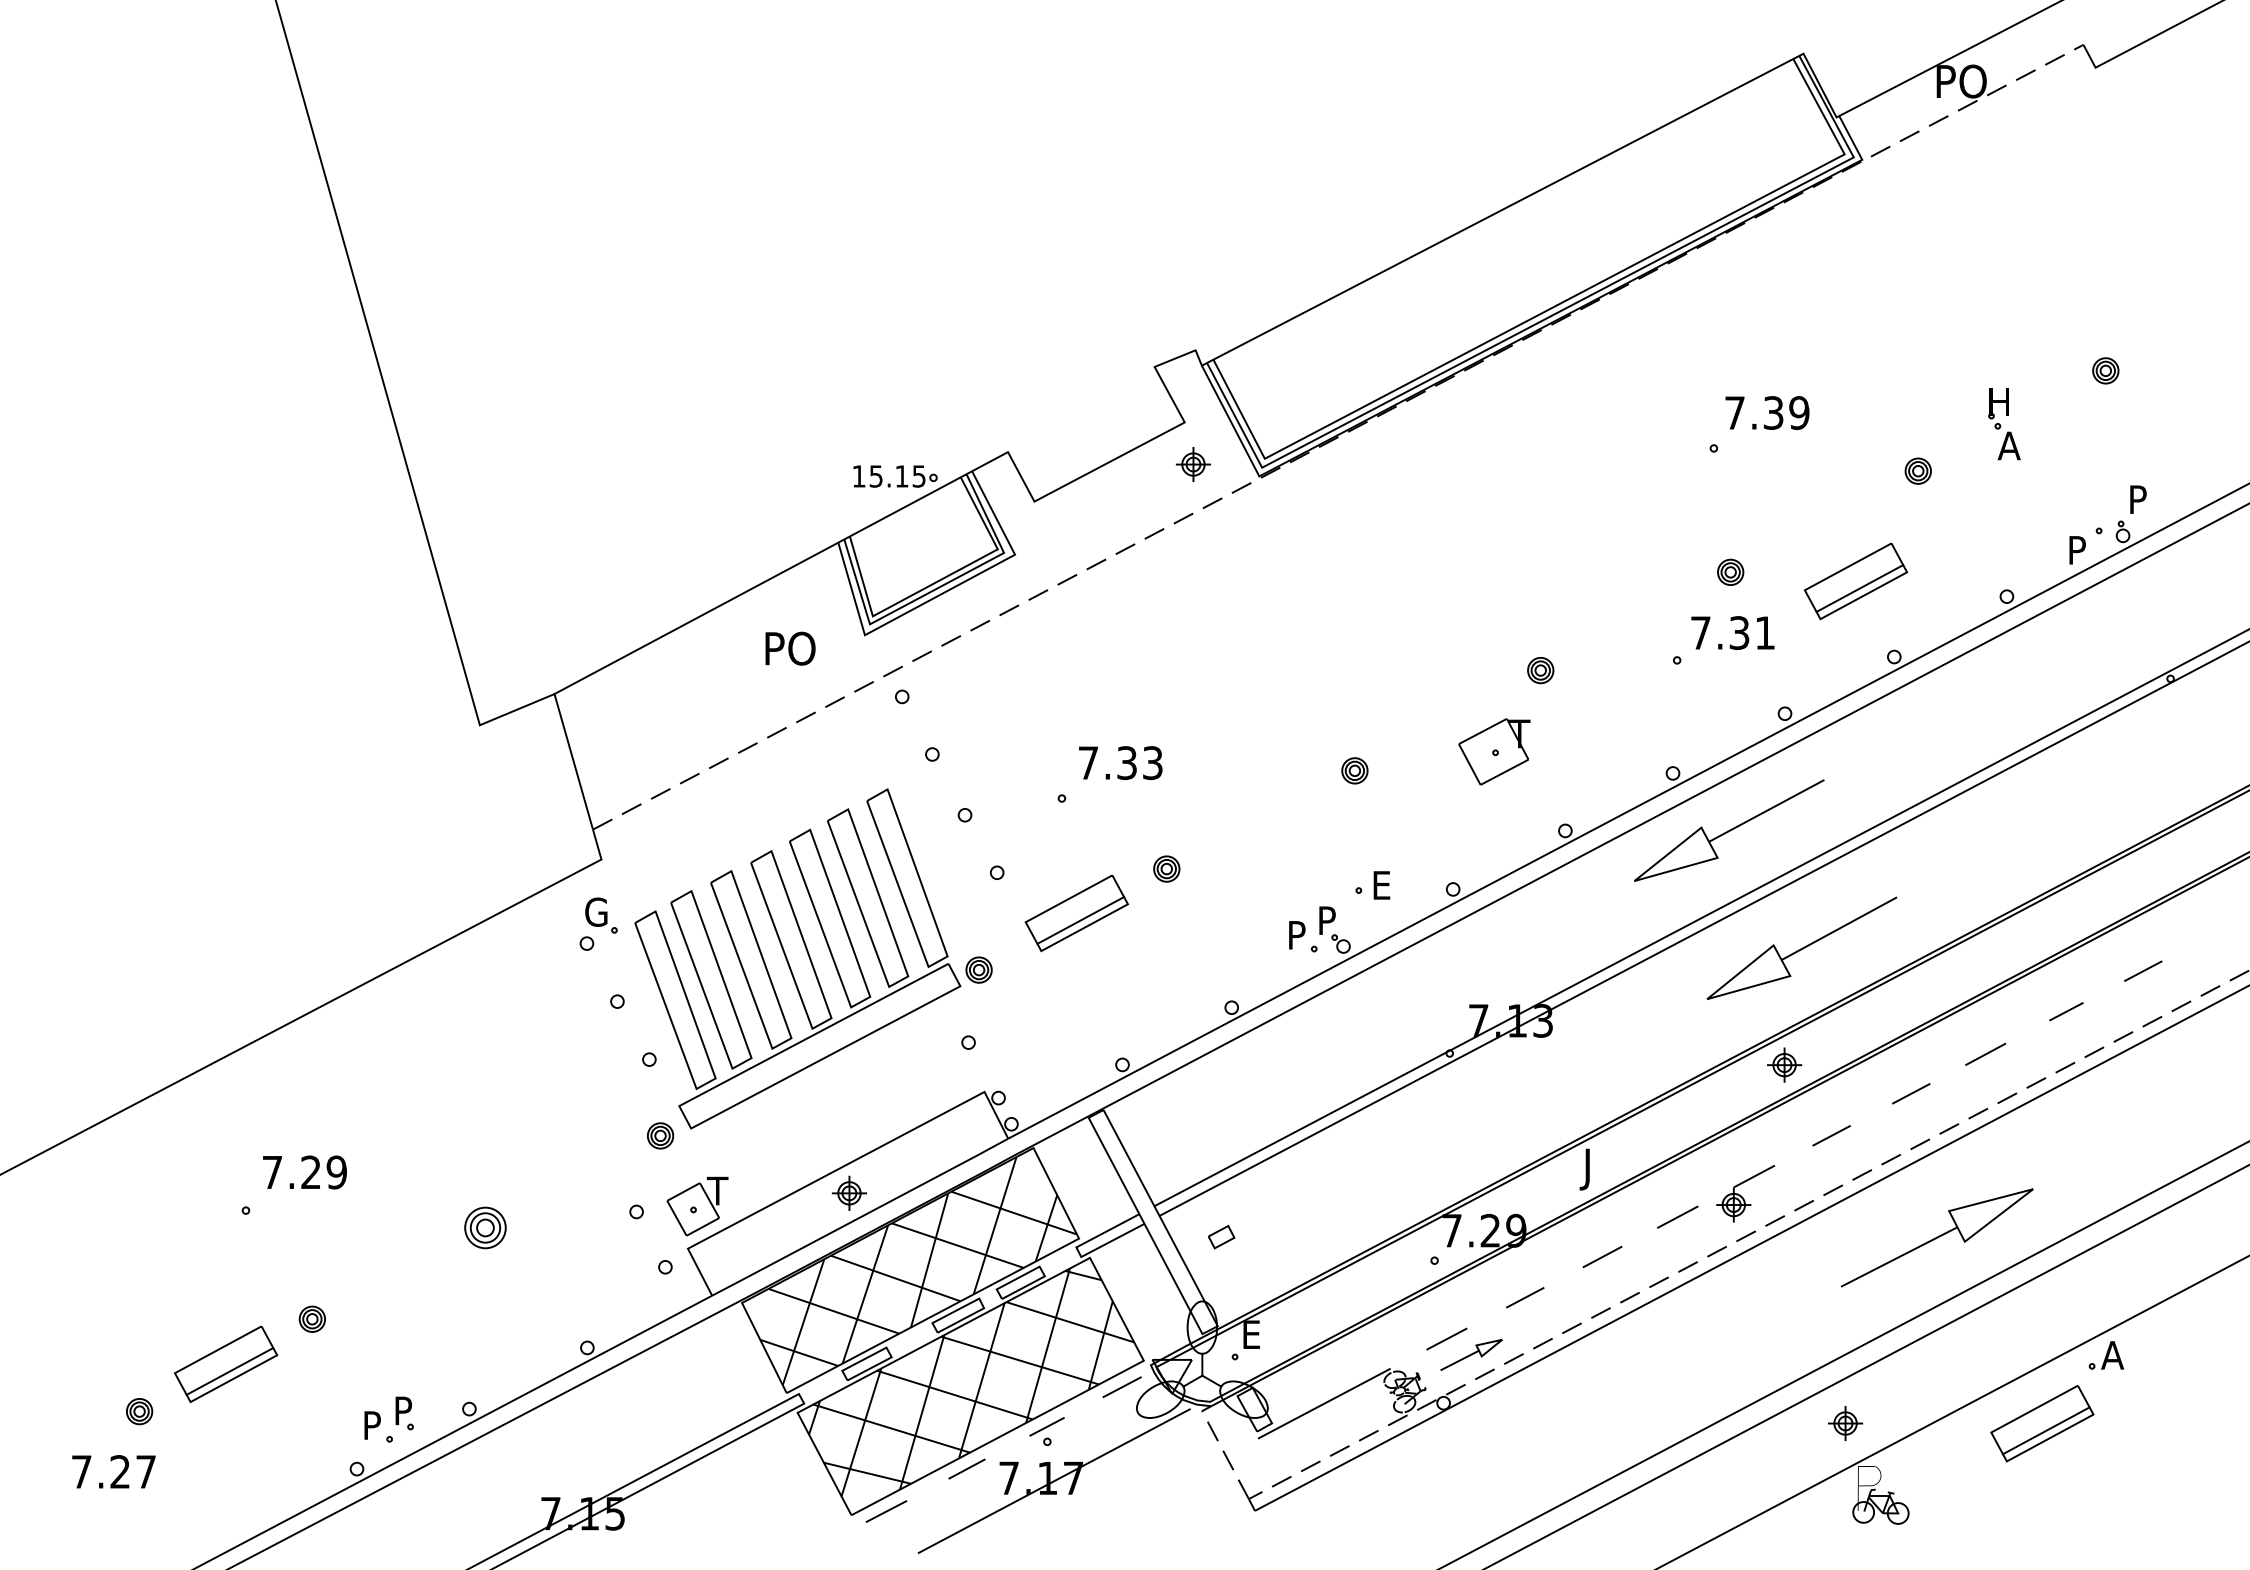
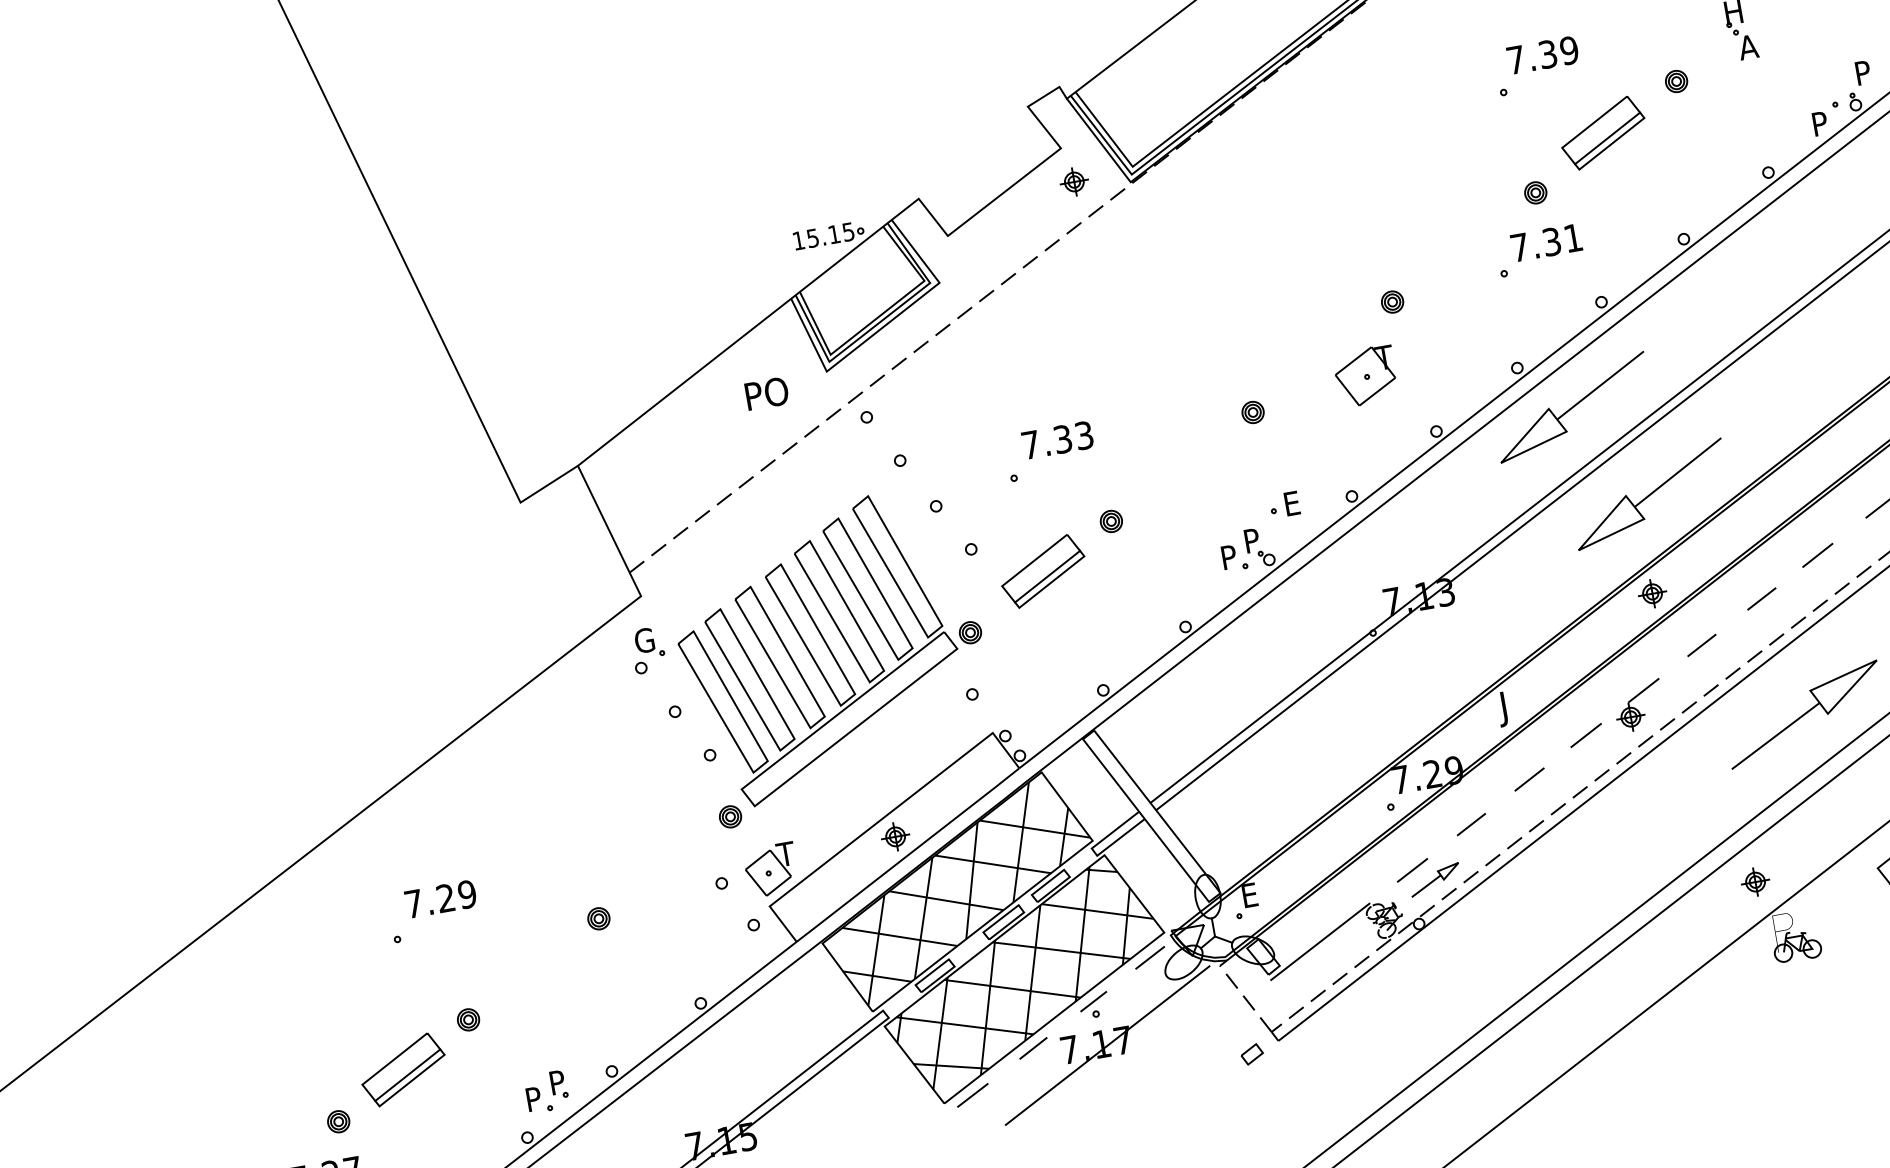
part: (1855, 581) -> (1602, 133), moved
part: (485, 1227) -> (598, 918), size x0.62
part: (1221, 1237) -> (1252, 1054), moved

